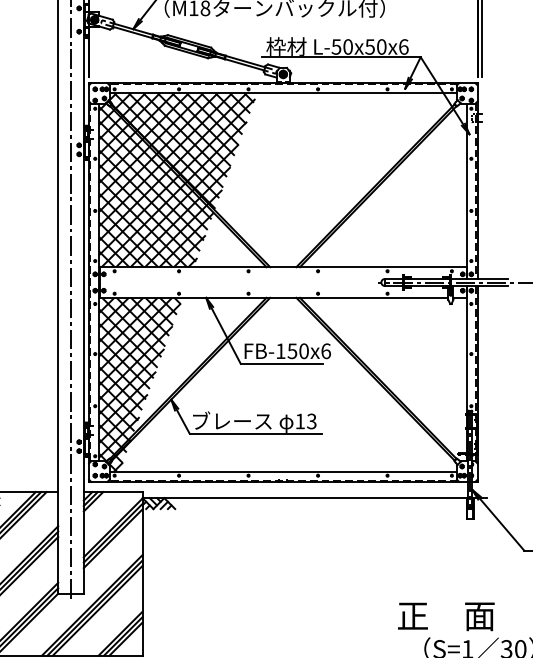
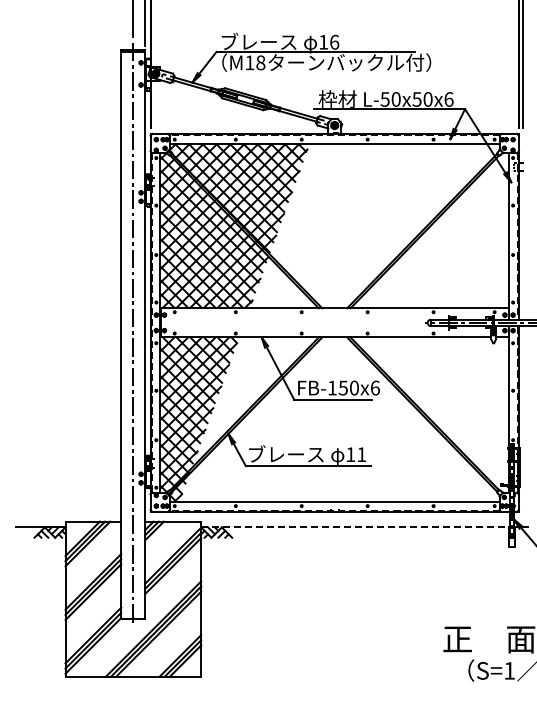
text: (311, 421) -> (361, 454), 13 -> 11
line: (305, 498) -> (355, 527), solid -> dashed

